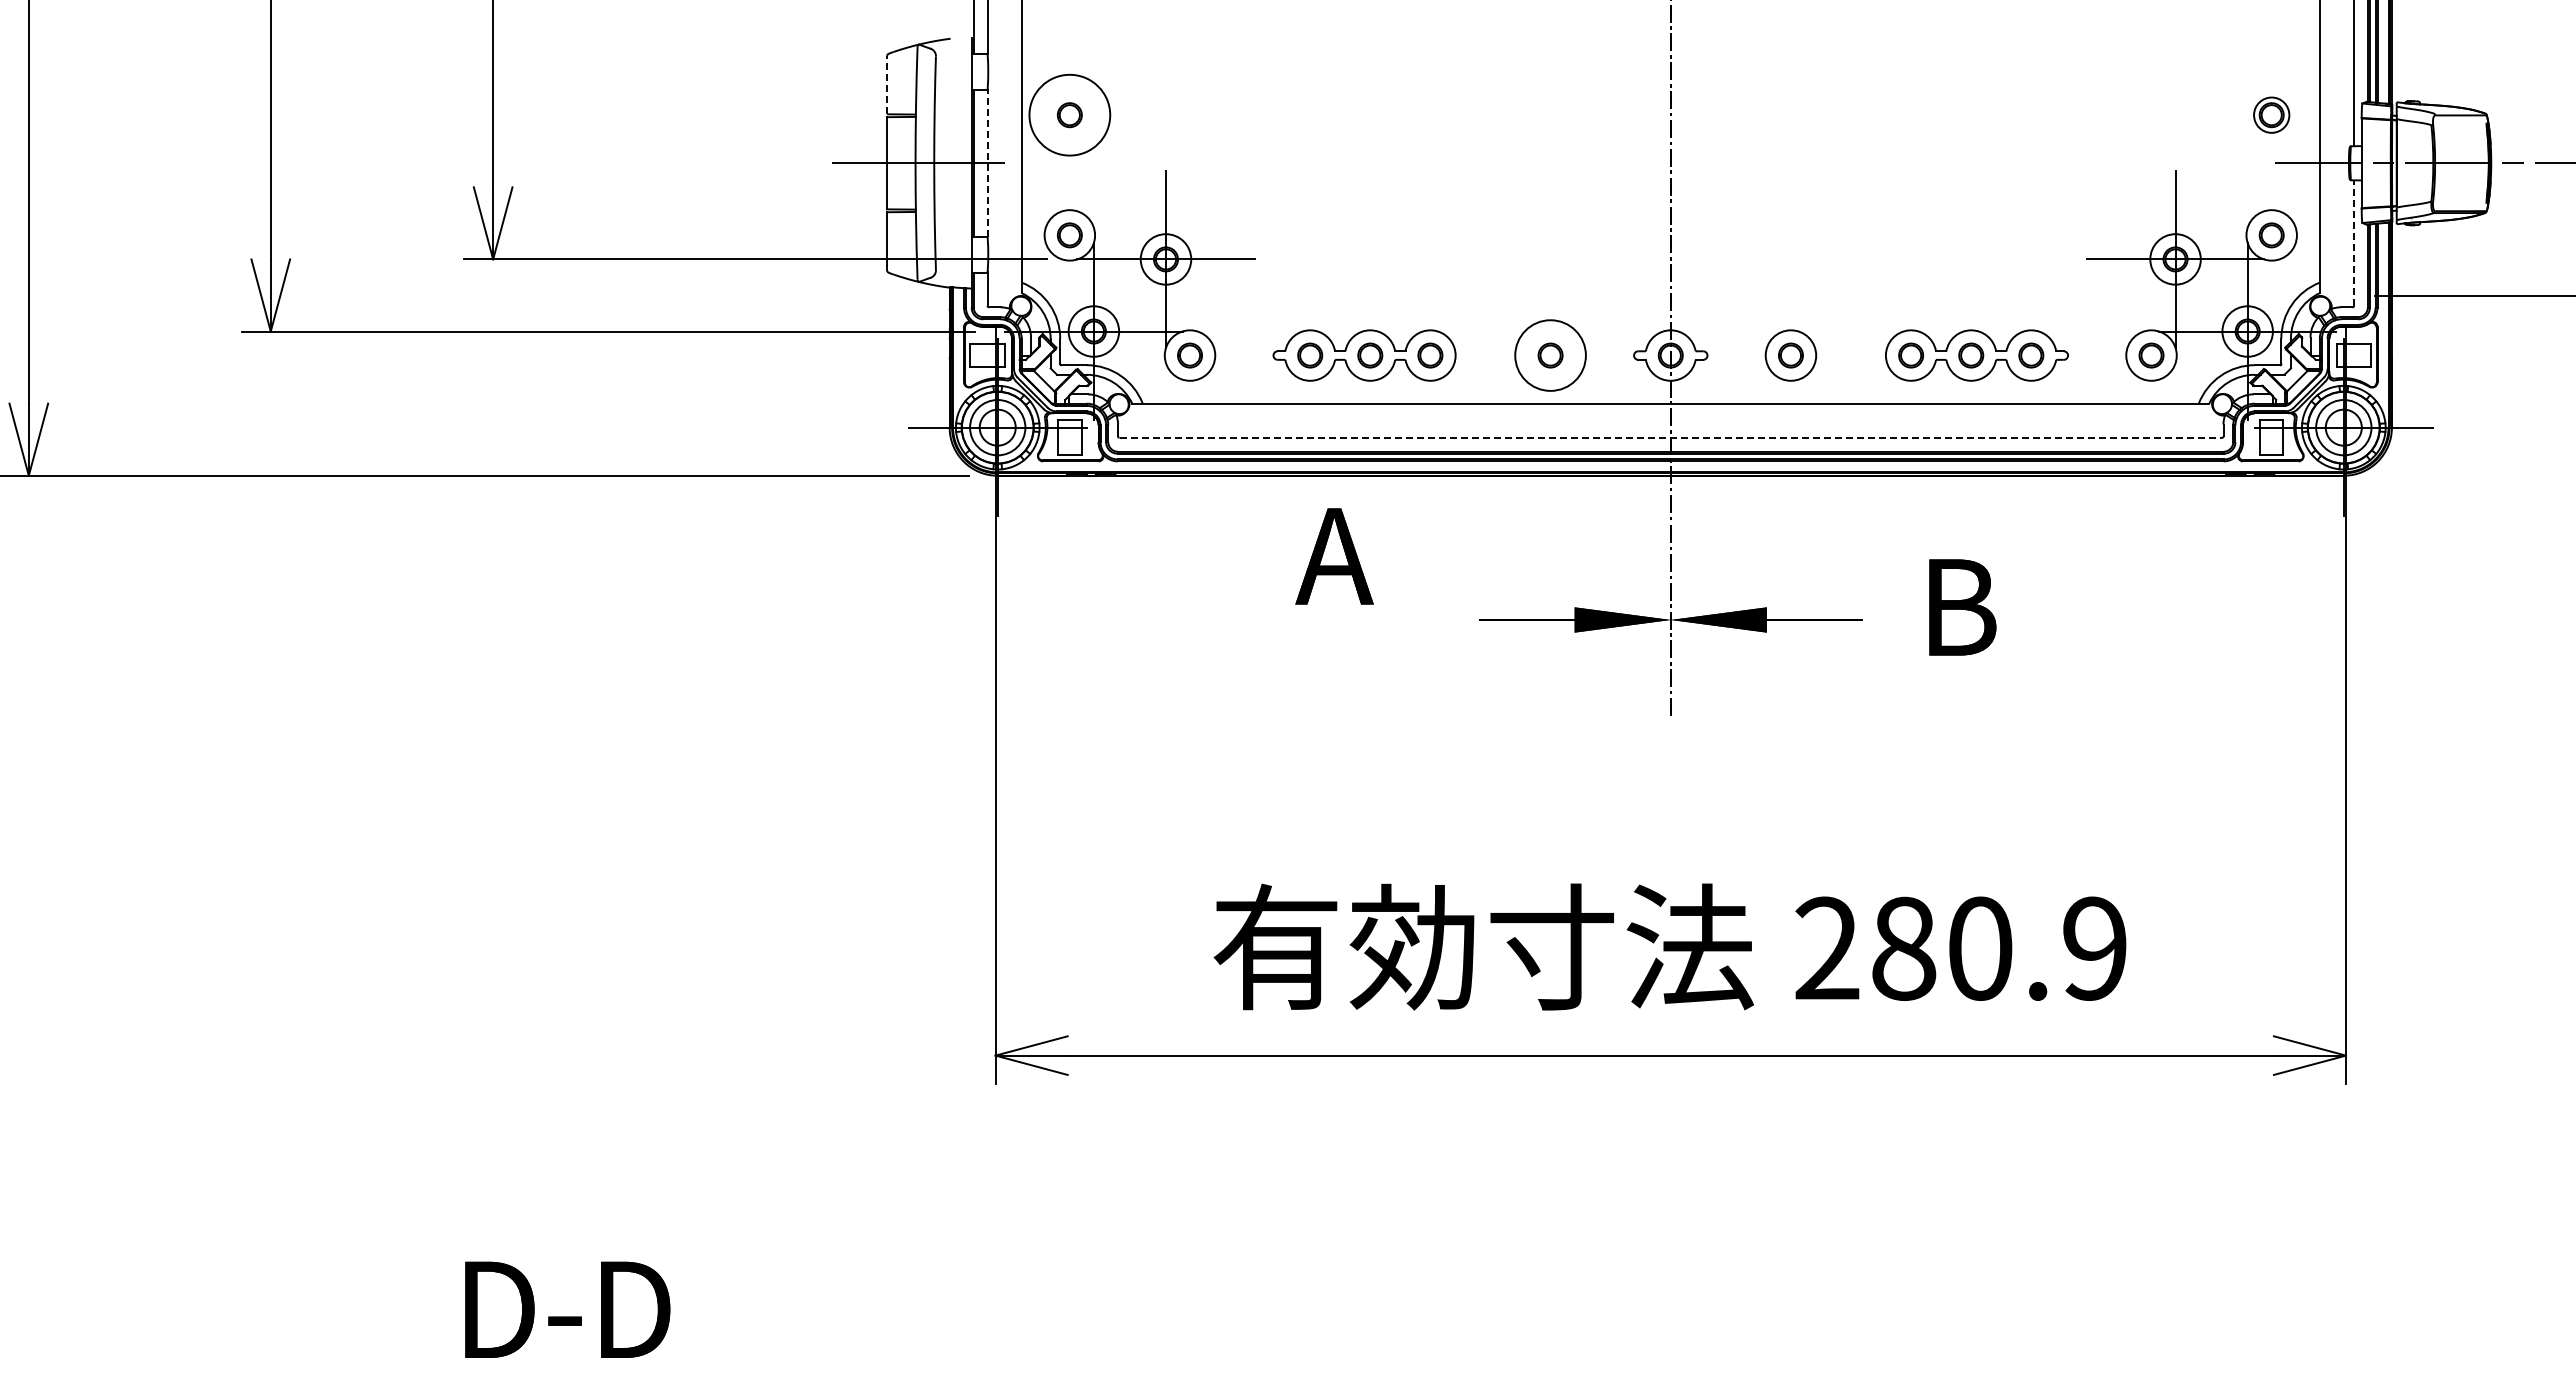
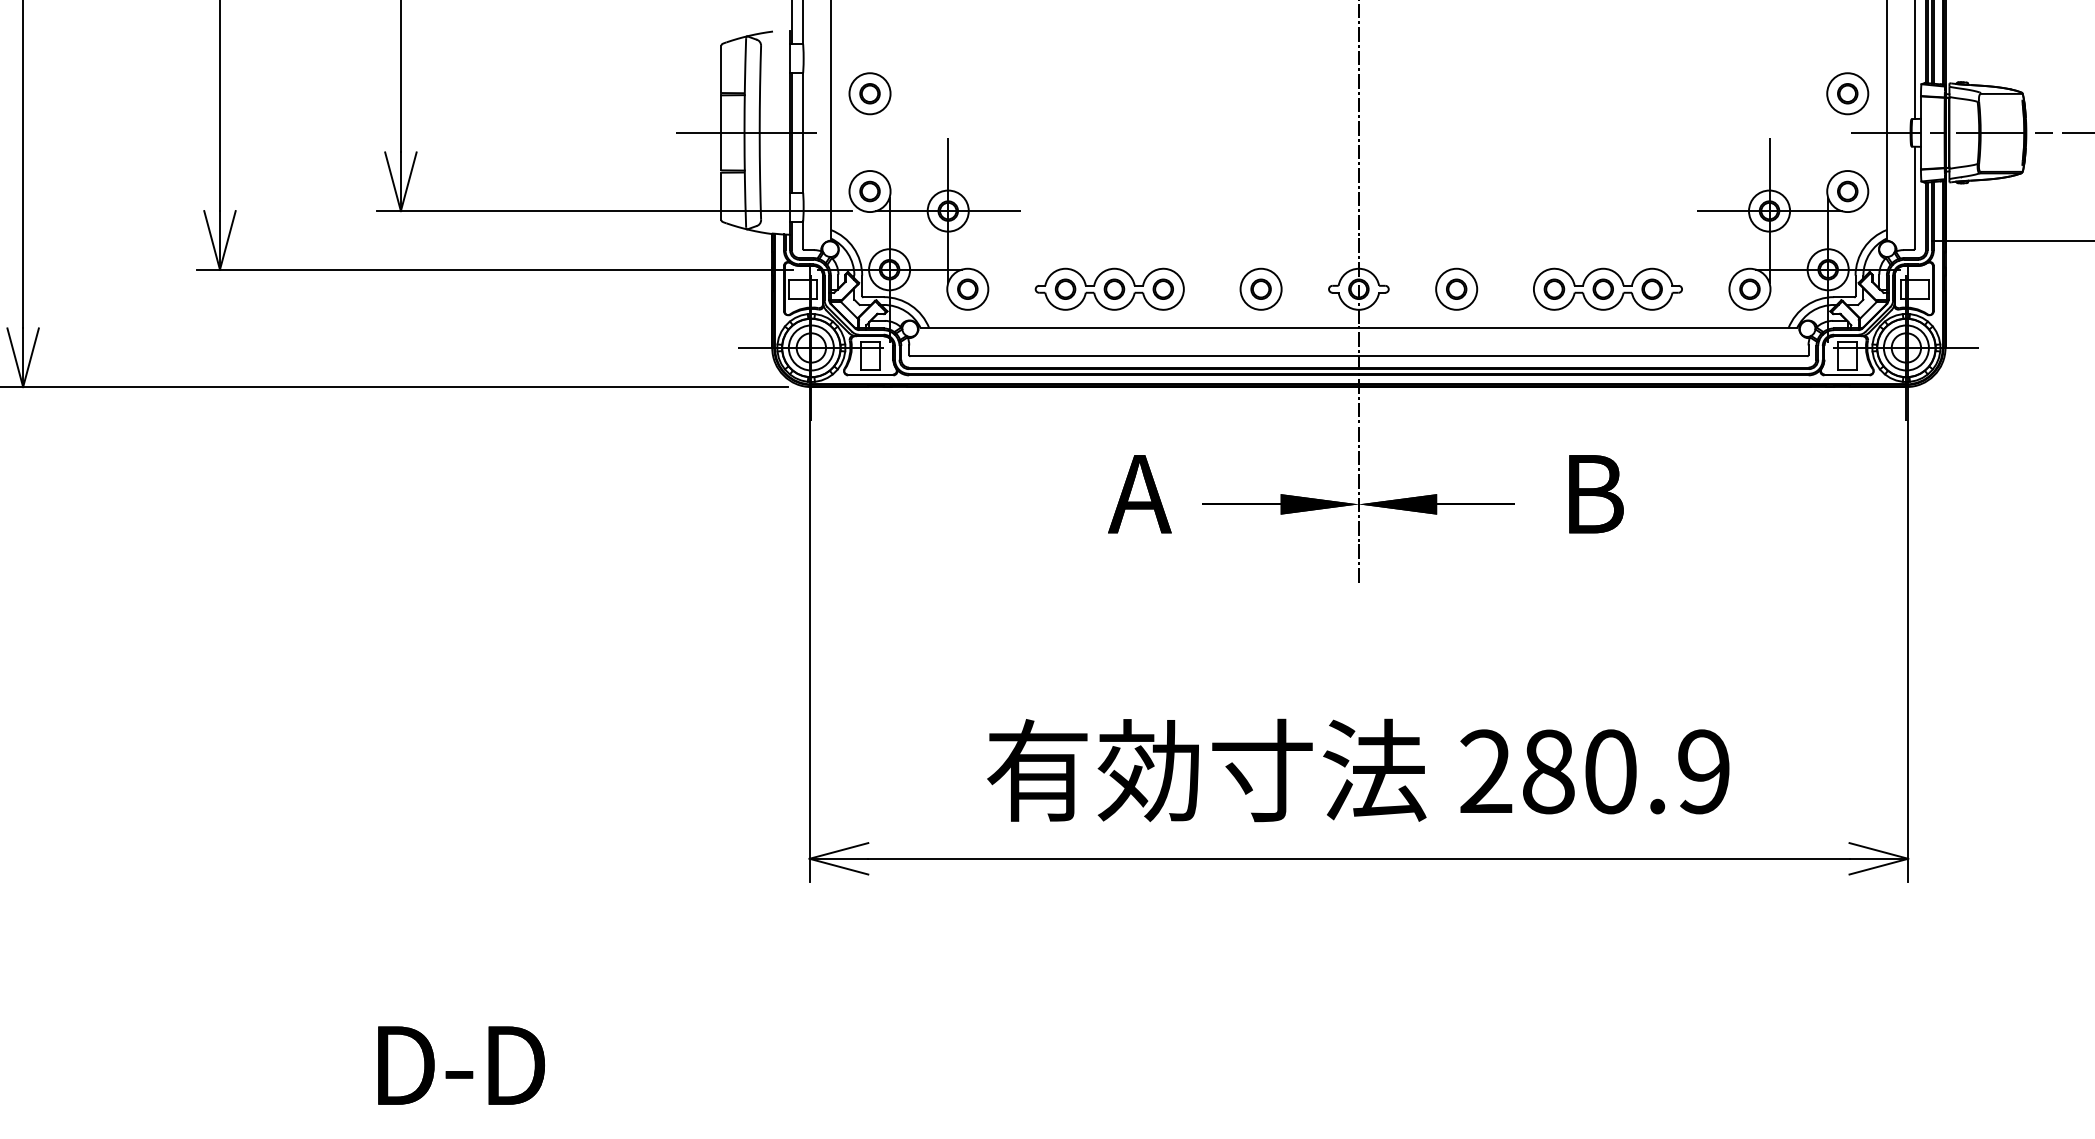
line: (887, 84) -> (721, 68), dashed -> solid
circle: (1069, 114) -> (869, 93), size x0.62
circle: (2271, 114) -> (1847, 93), size x1.43
line: (987, 163) -> (803, 133), dashed -> solid
line: (2354, 243) -> (1915, 198), dashed -> solid
circle: (1550, 355) -> (1261, 289), size x0.71
line: (1671, 437) -> (1359, 355), dashed -> solid
text: (1334, 556) -> (1139, 494), moved

